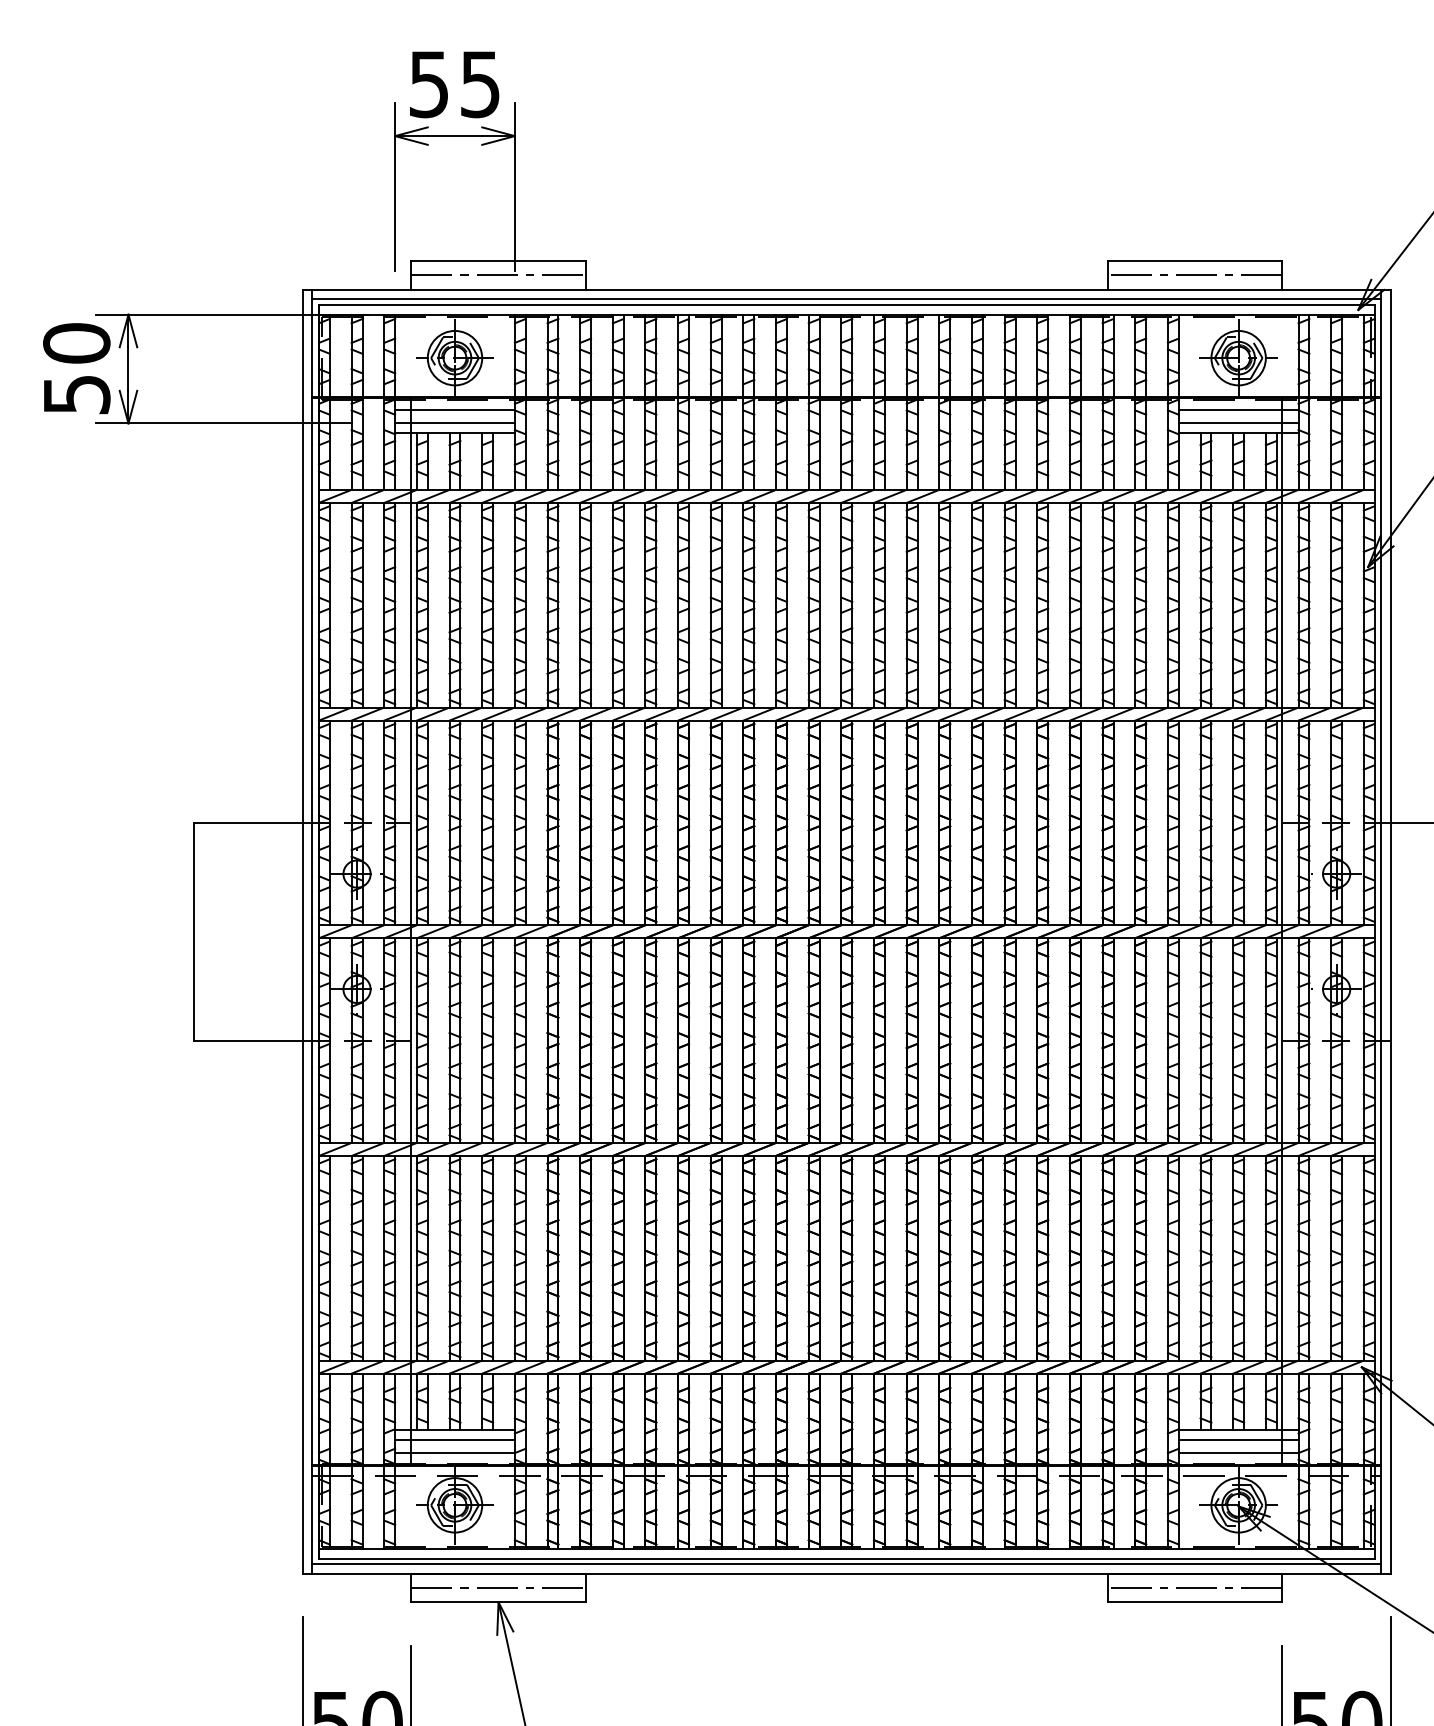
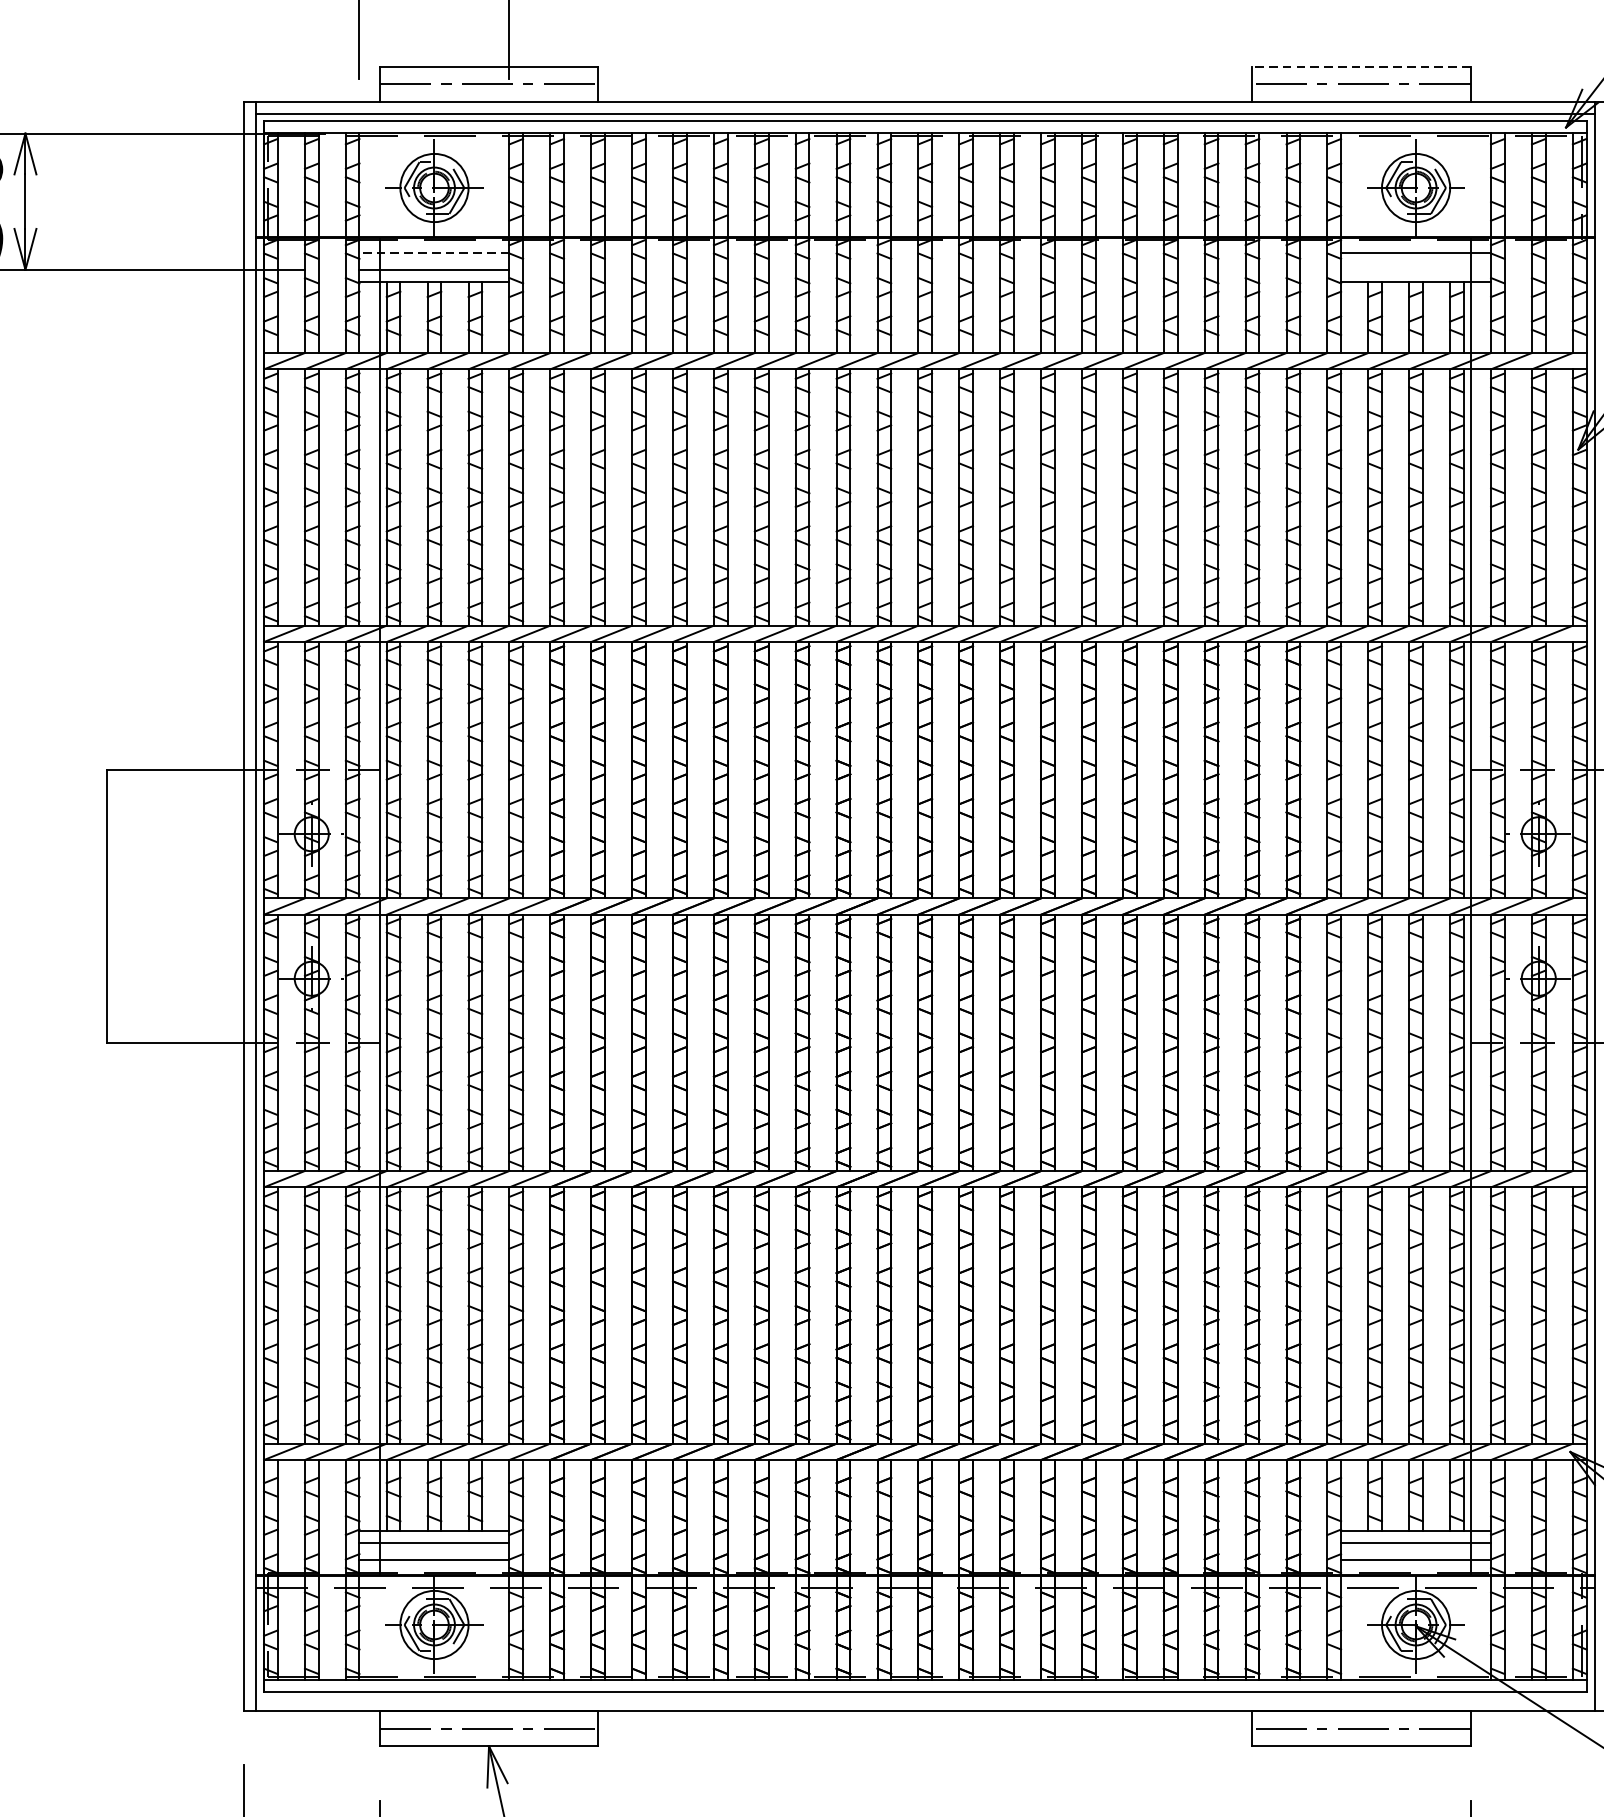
line: (1194, 261) -> (1360, 66), solid -> dashed
line: (455, 410) -> (435, 253), solid -> dashed
line: (1238, 423) -> (1415, 269), removed
line: (846, 1564) -> (924, 1699), removed

